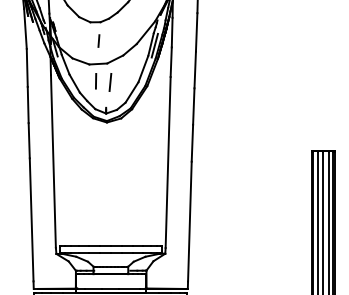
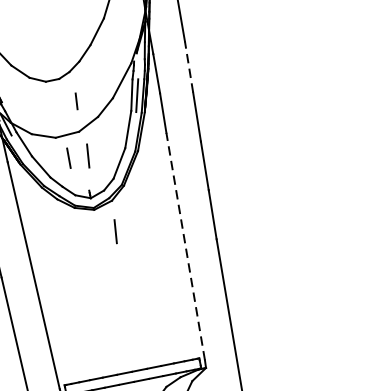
line: (196, 31) -> (188, 65), solid -> dashed
line: (98, 40) -> (75, 100), moved
line: (119, 141) -> (115, 231), added
line: (168, 162) -> (186, 246), solid -> dashed

